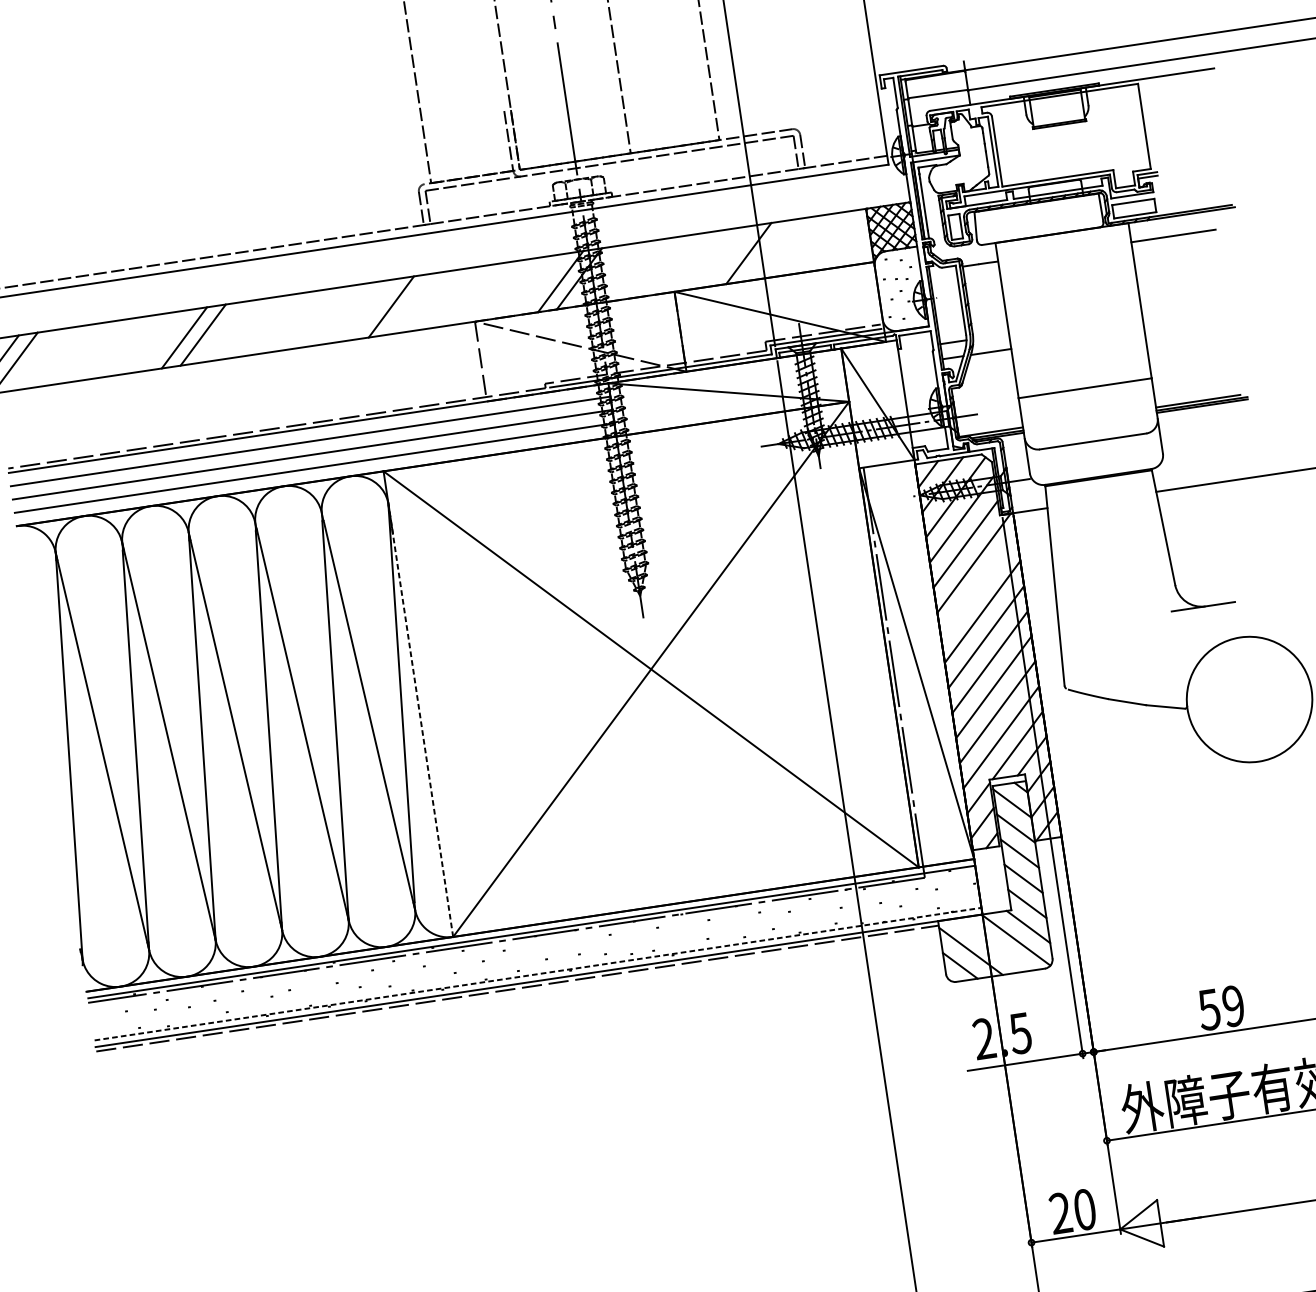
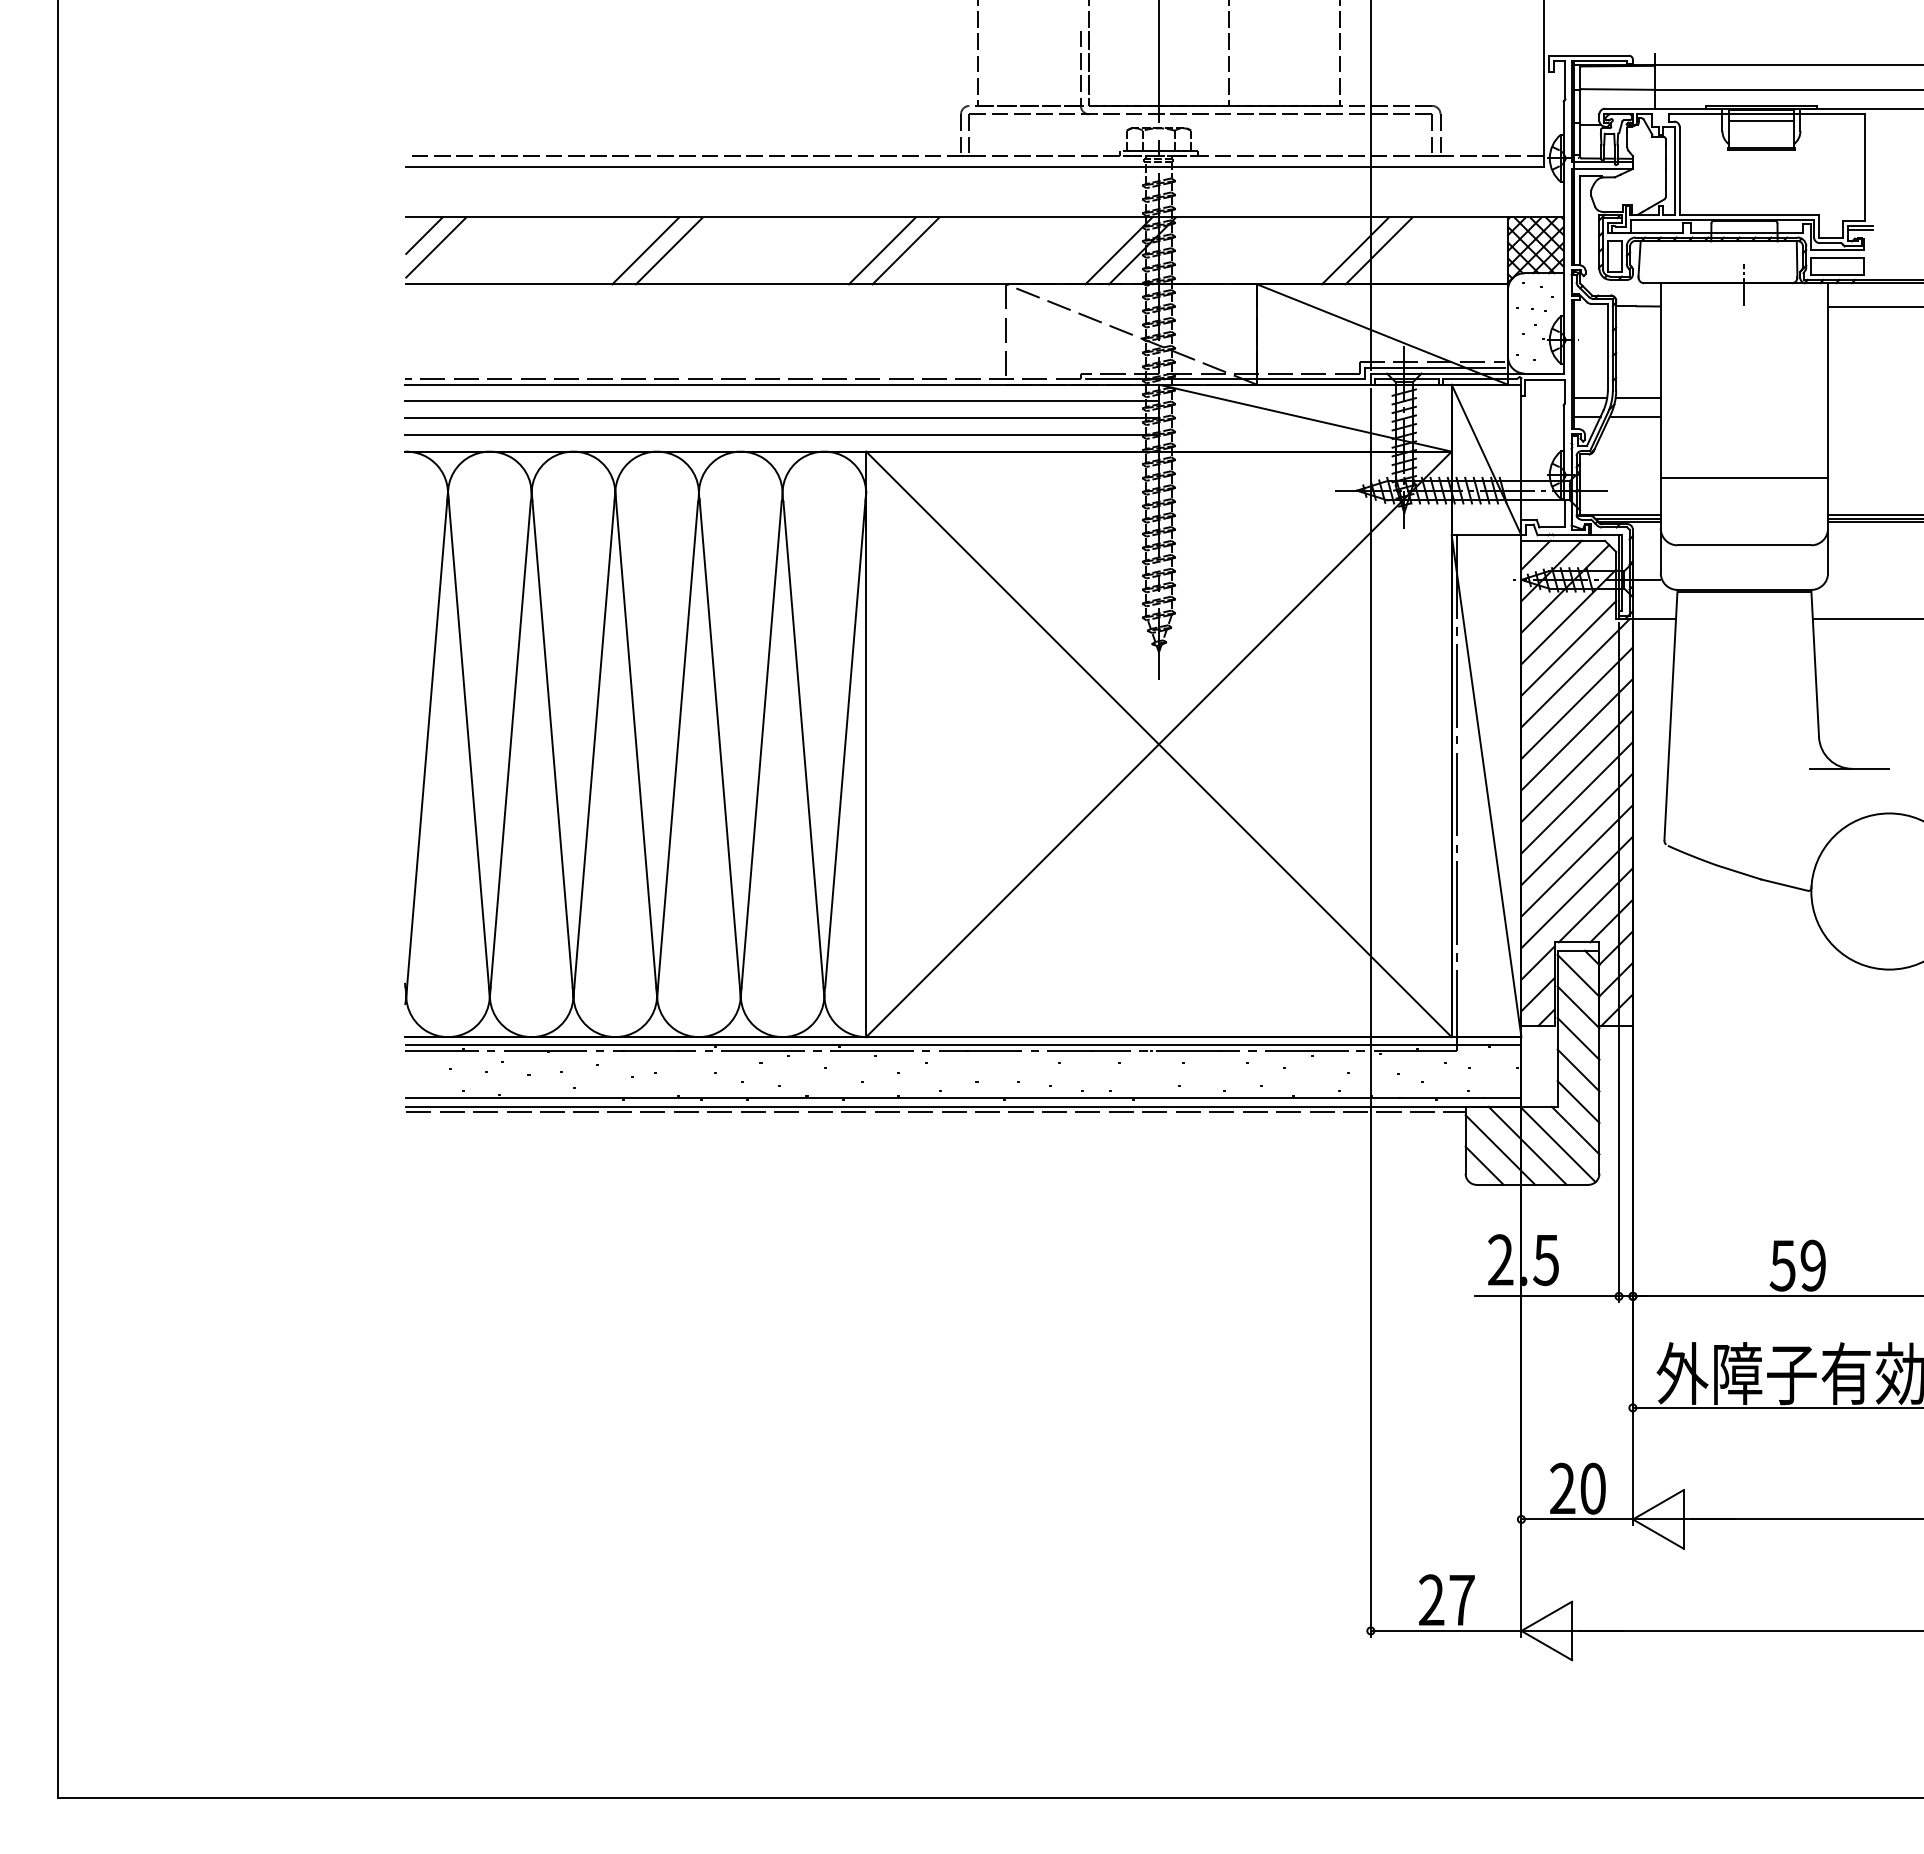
line: (1056, 101) -> (1761, 120), added
line: (1062, 234) -> (1744, 284), added
line: (767, 250) -> (1378, 250), added
line: (371, 309) -> (881, 250), added
line: (990, 336) -> (1637, 397), added
line: (978, 586) -> (1576, 702), added
line: (421, 720) -> (866, 765), dashed -> solid
line: (991, 944) -> (1527, 1145), added
line: (537, 974) -> (963, 1098), dashed -> solid

